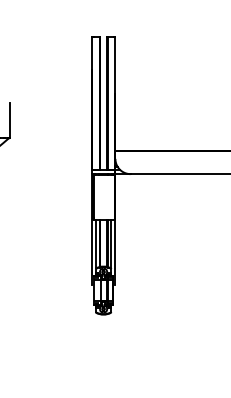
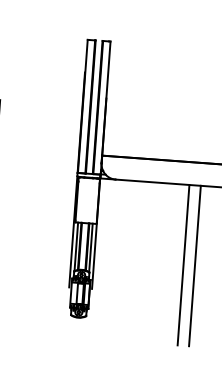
line: (204, 254) -> (183, 265), added
line: (215, 254) -> (194, 265), added

